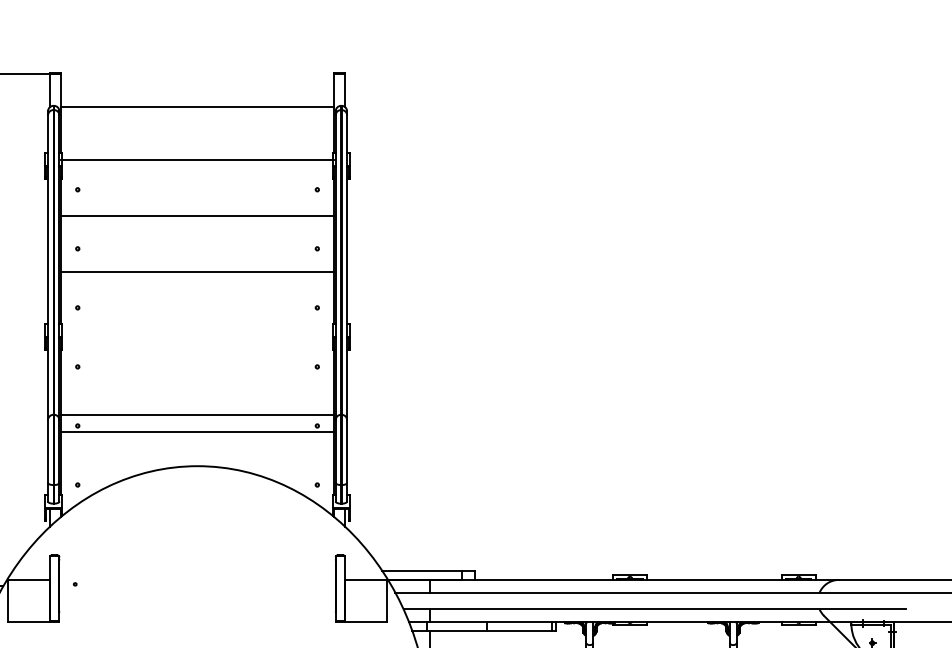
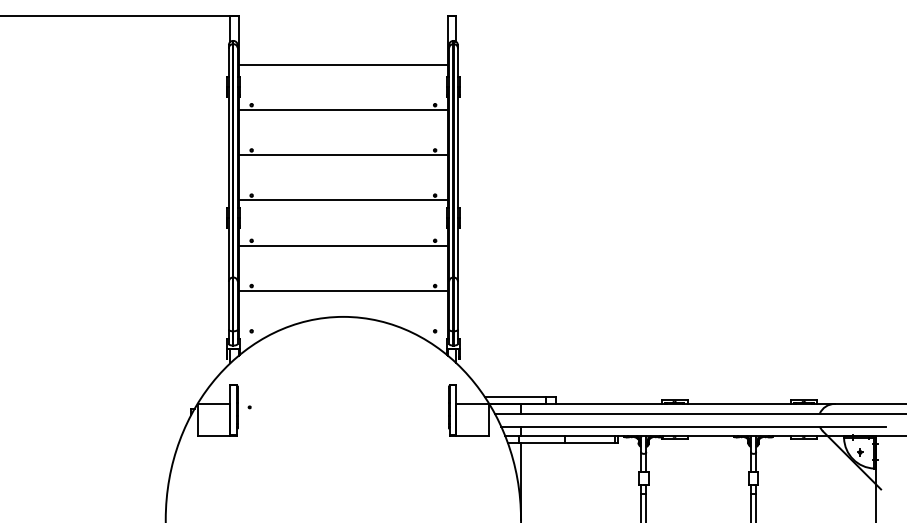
line: (197, 106) -> (343, 64), moved
line: (197, 160) -> (343, 110), moved
line: (197, 216) -> (343, 155), moved
line: (197, 272) -> (343, 200), moved
line: (197, 414) -> (343, 245), moved

